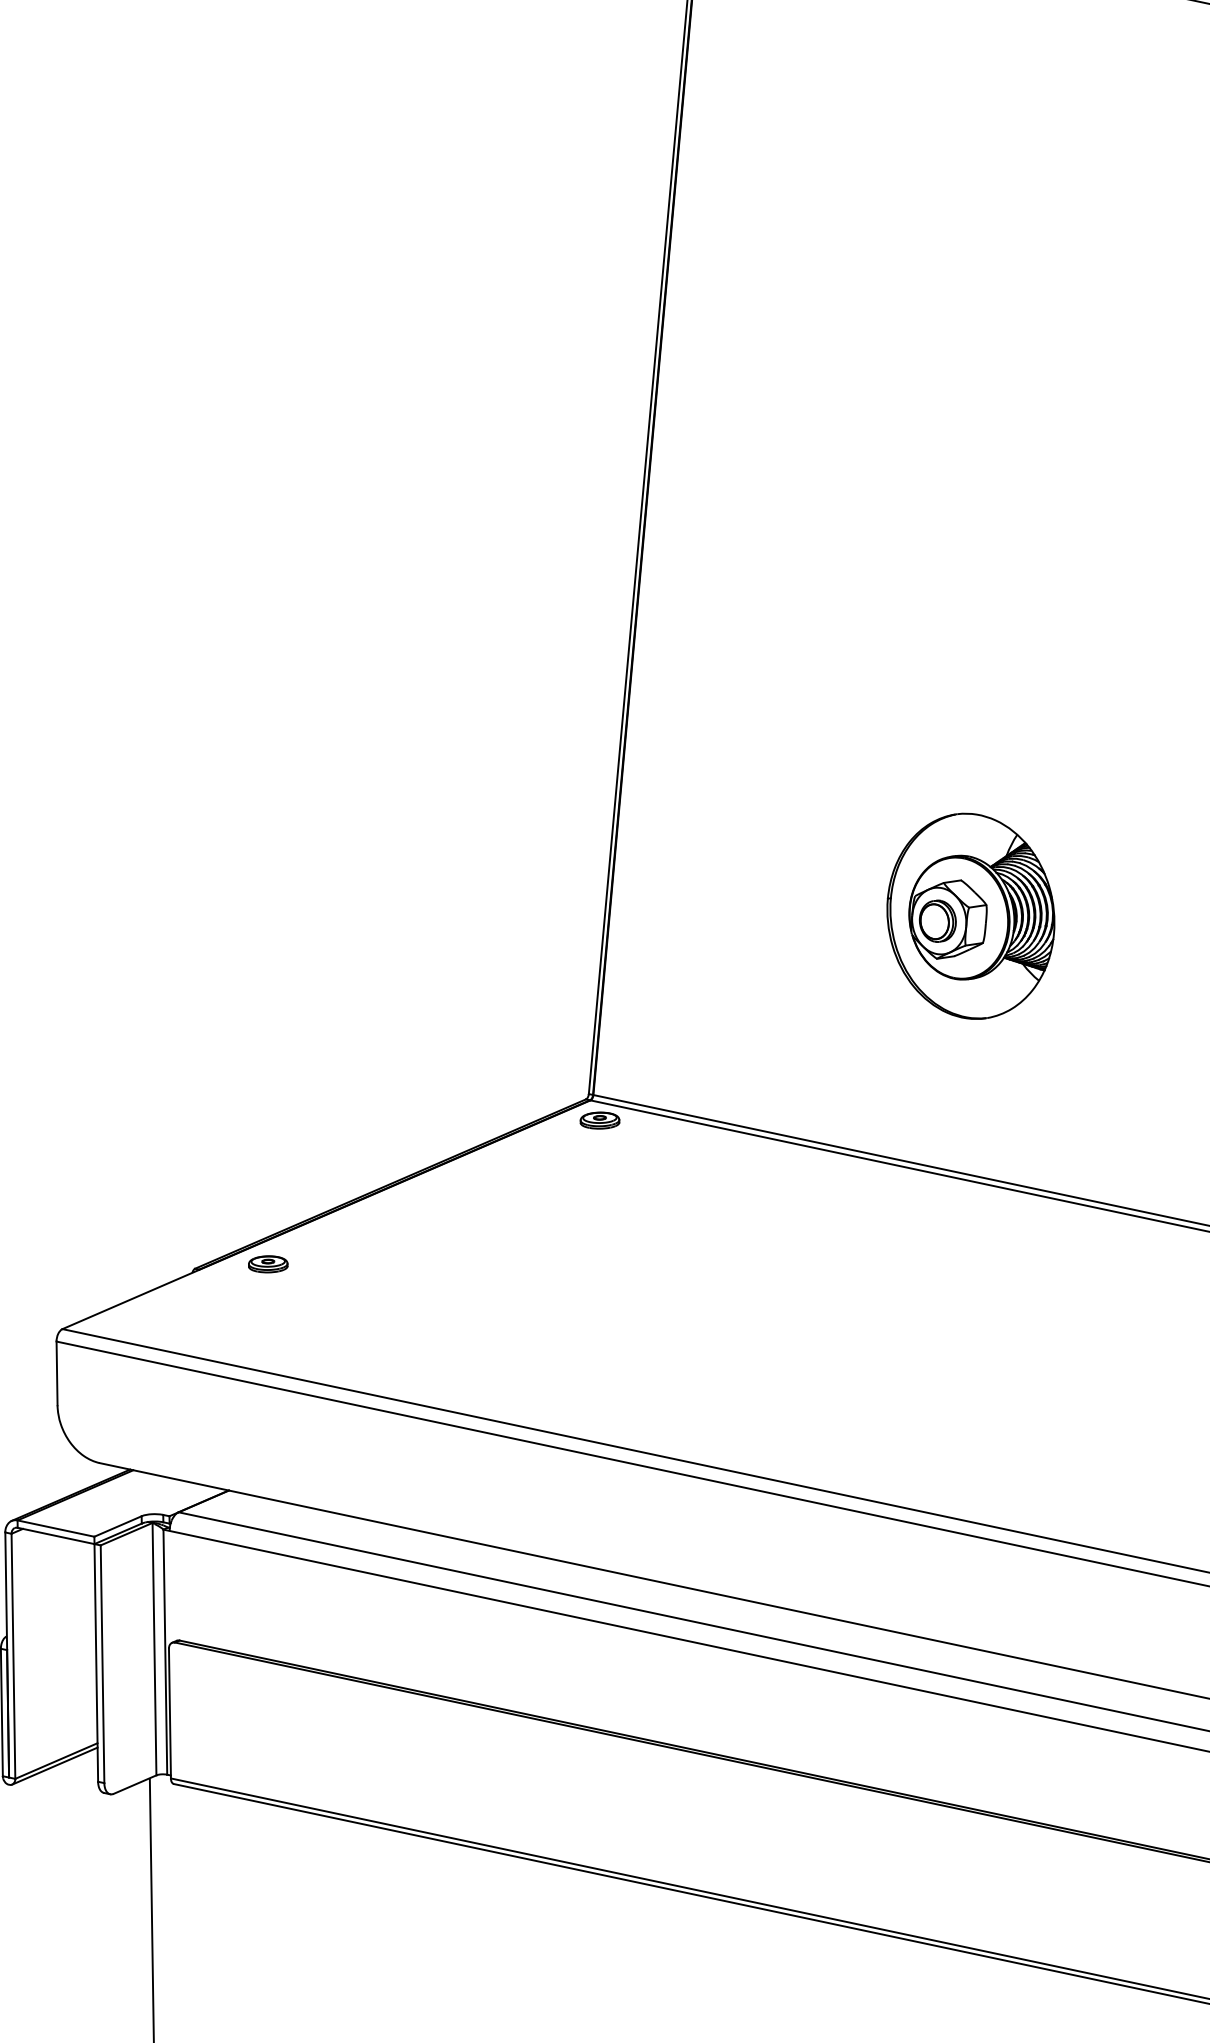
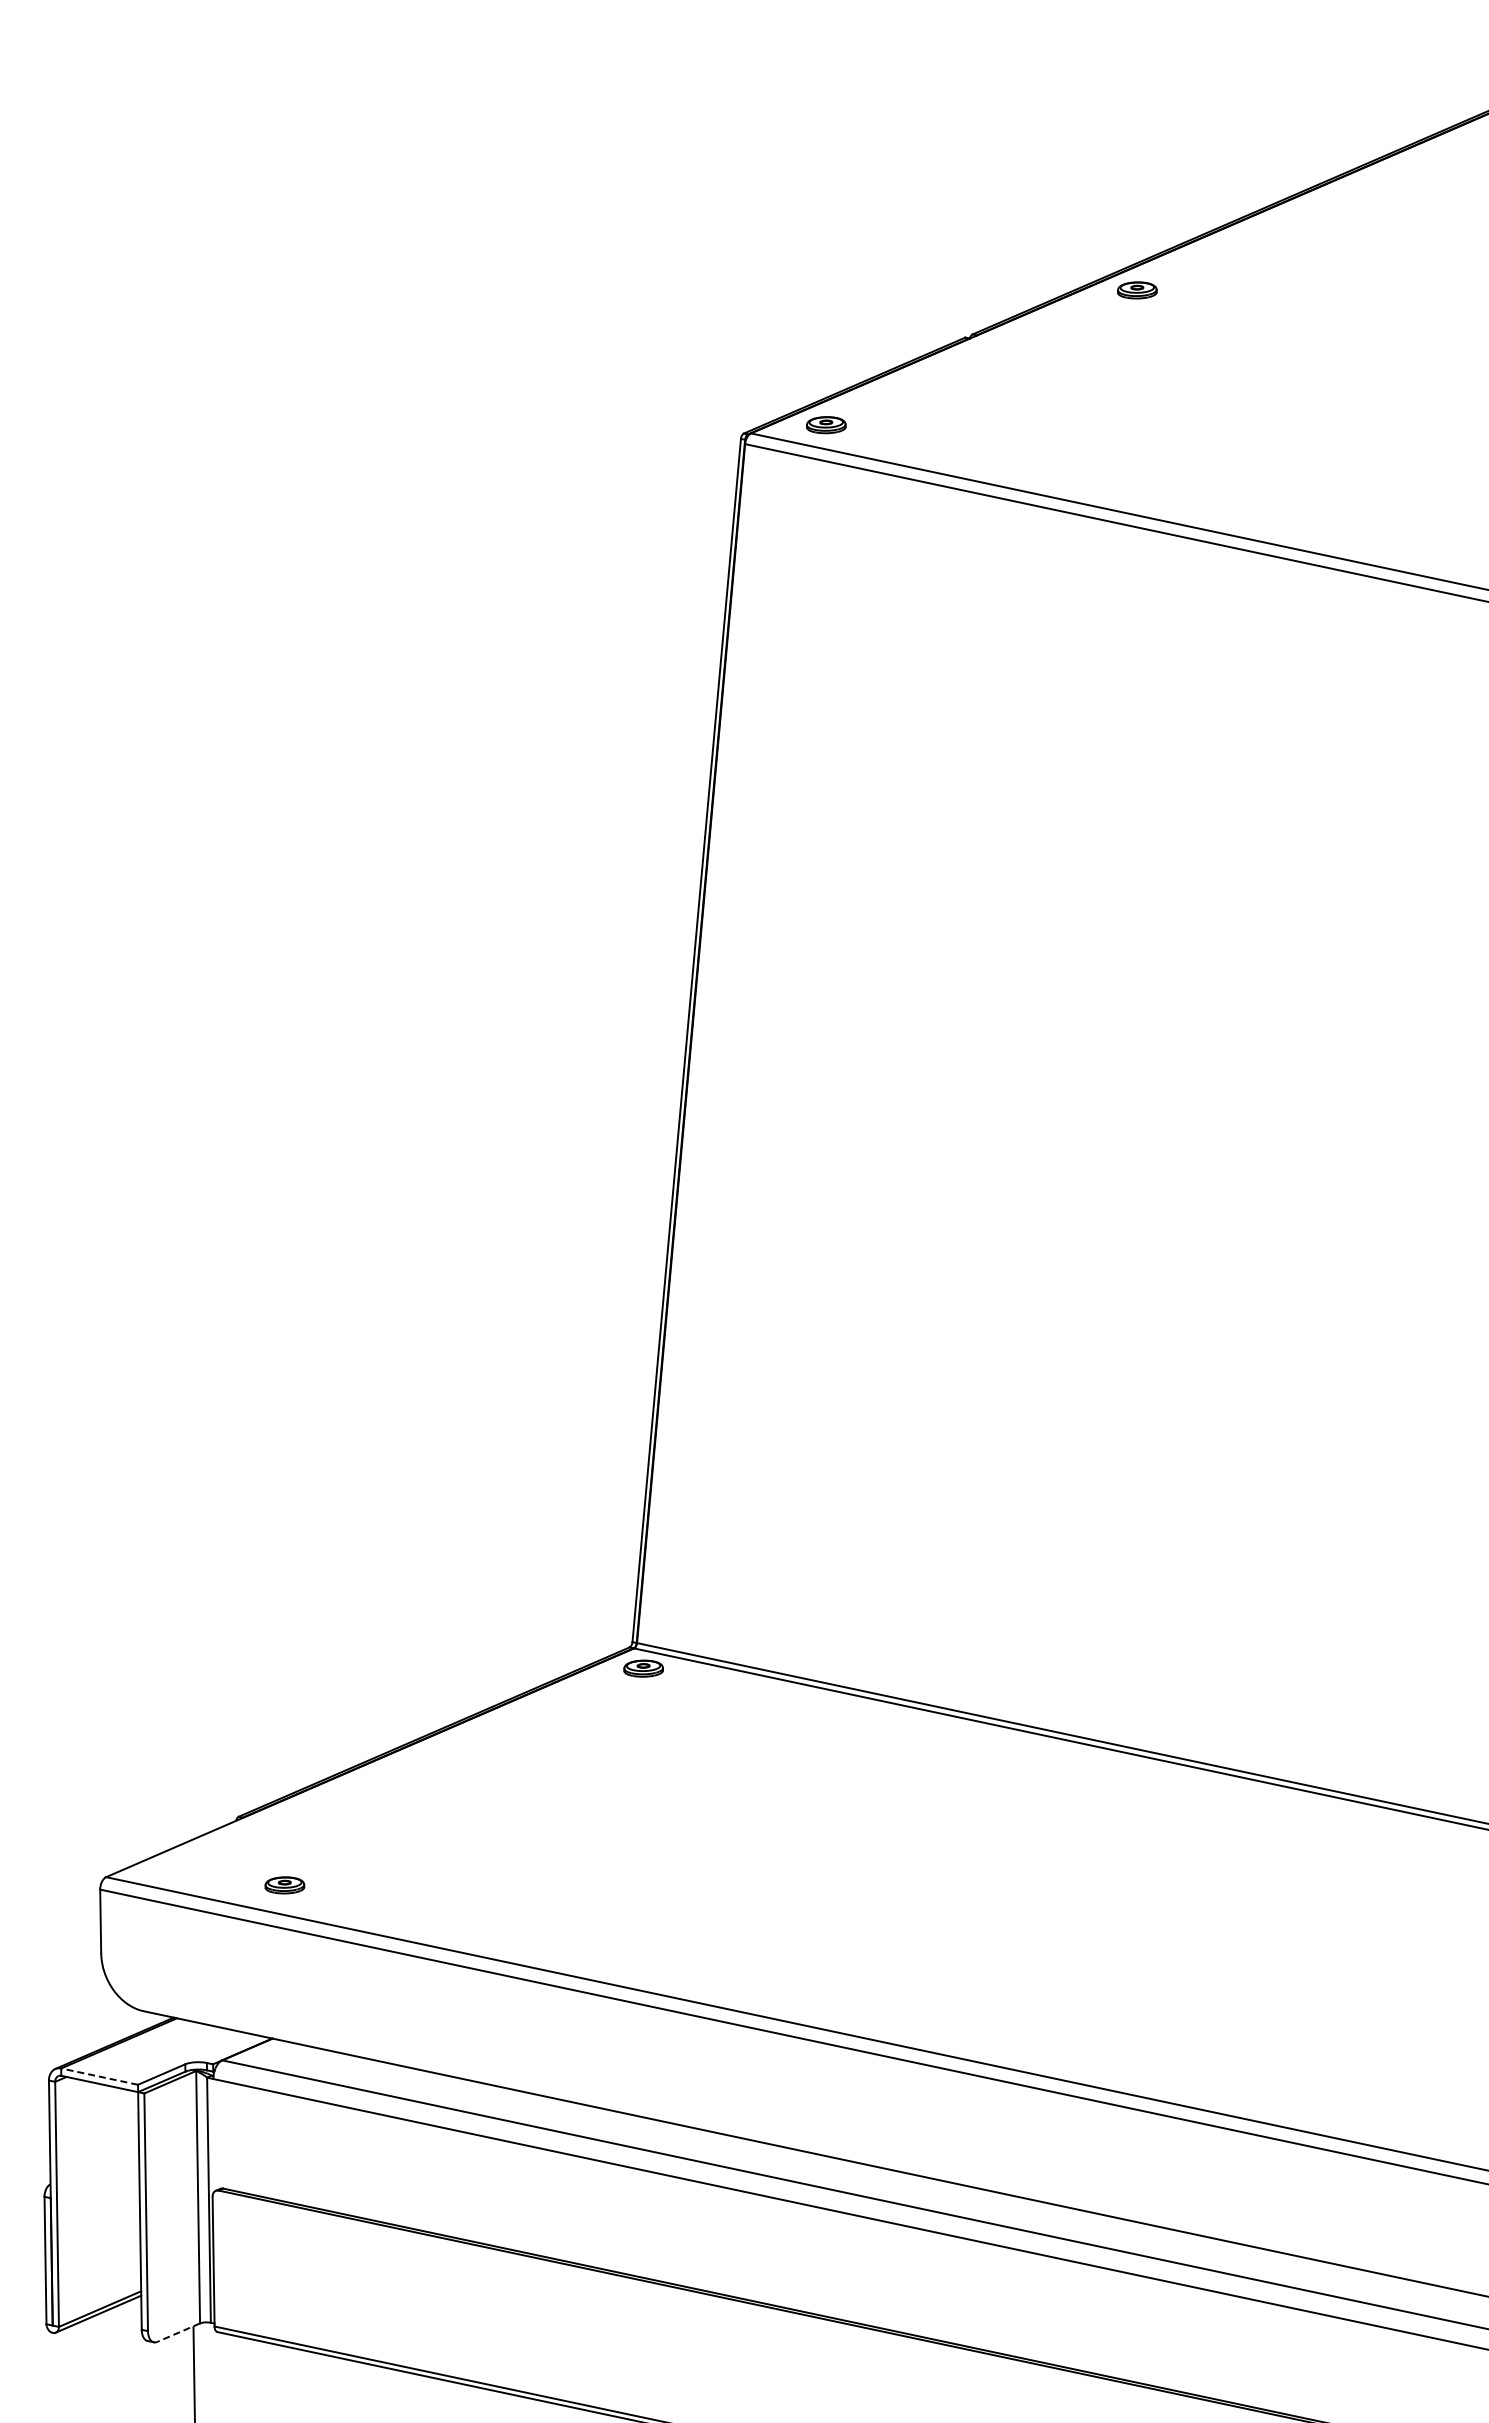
part: (970, 915) -> (1014, 1463), removed
part: (267, 1264) -> (284, 1885), moved
line: (55, 1528) -> (99, 2076), solid -> dashed
line: (134, 1784) -> (178, 2332), solid -> dashed

